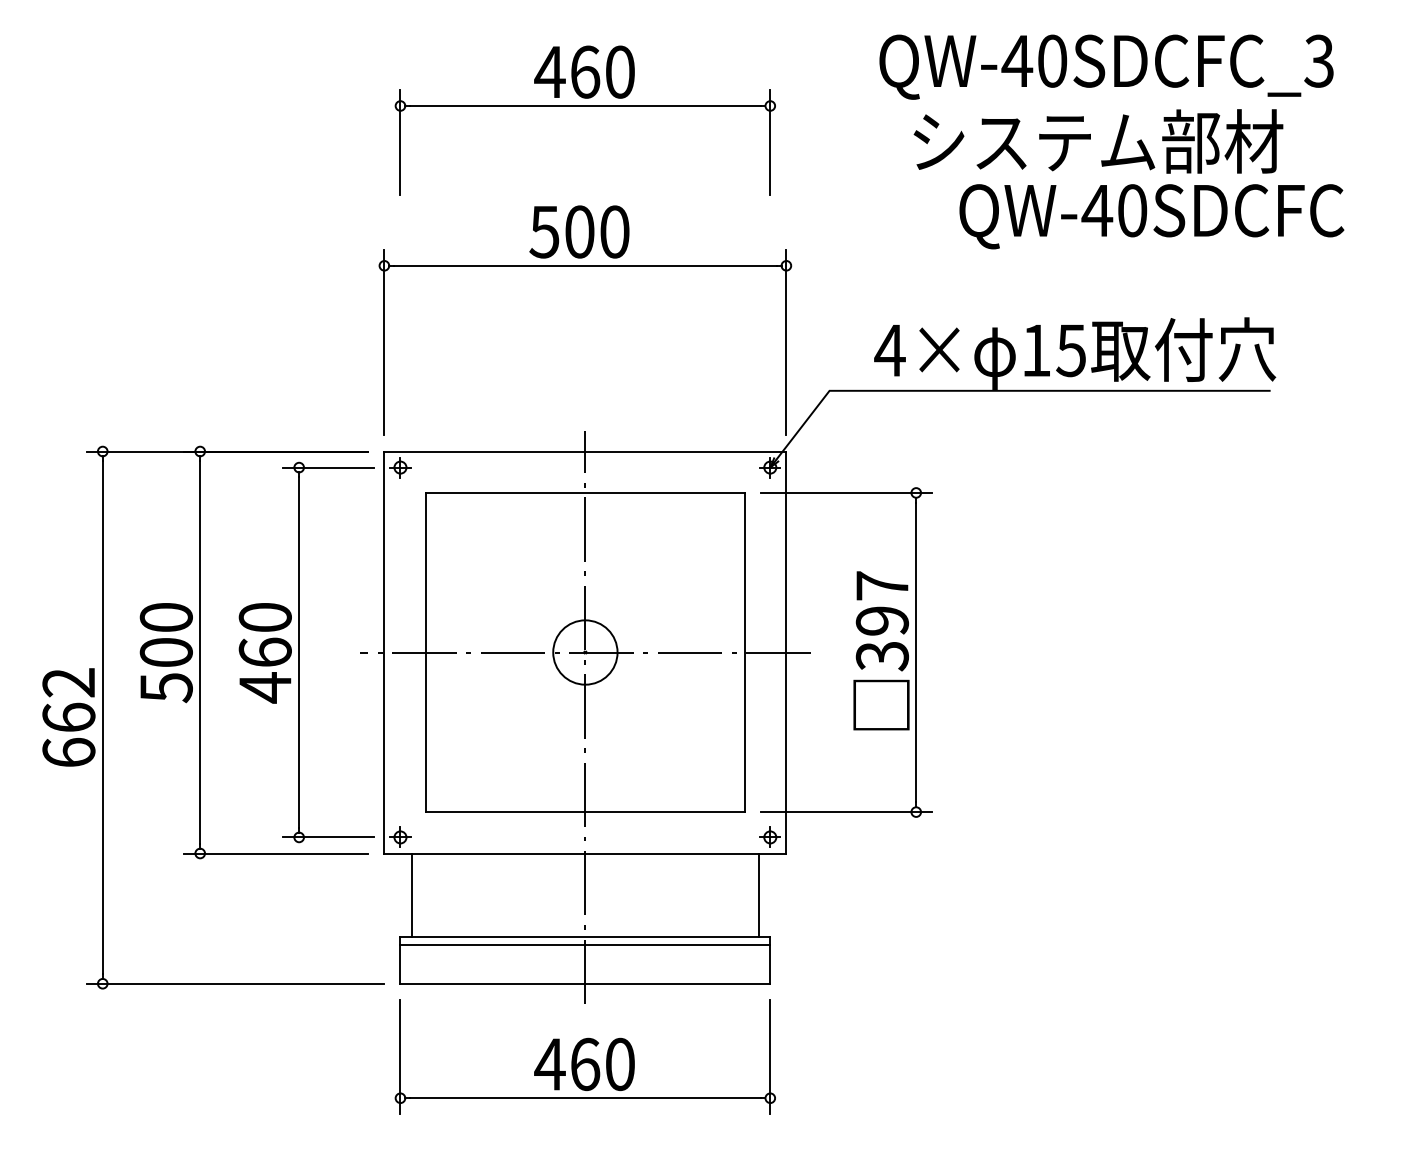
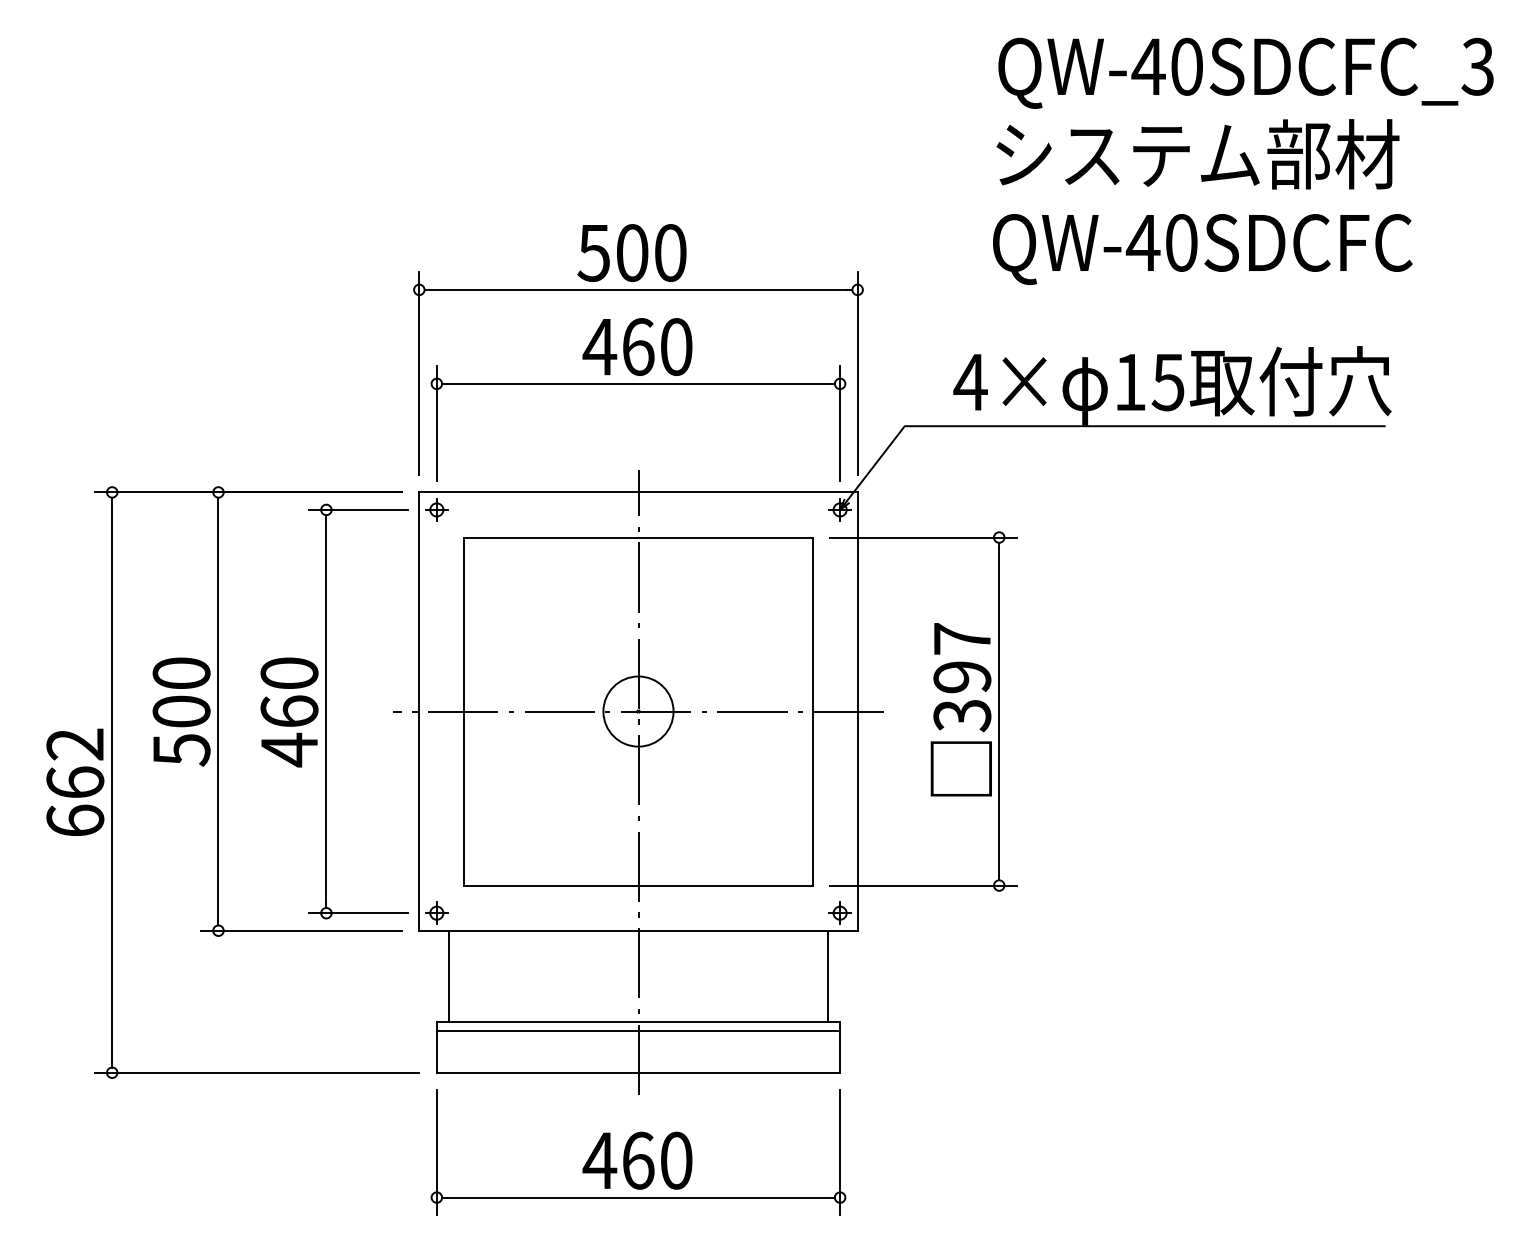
text: (1106, 66) -> (1245, 72), moved
part: (584, 106) -> (637, 384), moved
text: (1151, 216) -> (1202, 249), moved

